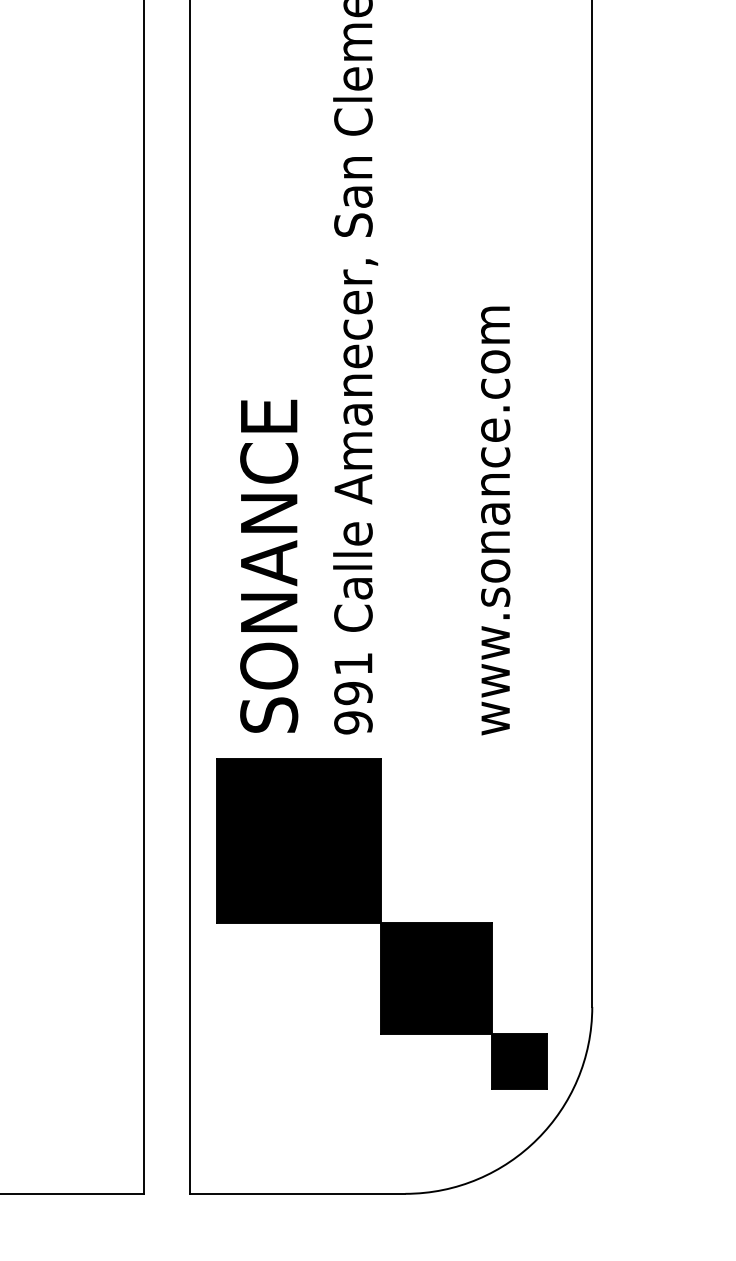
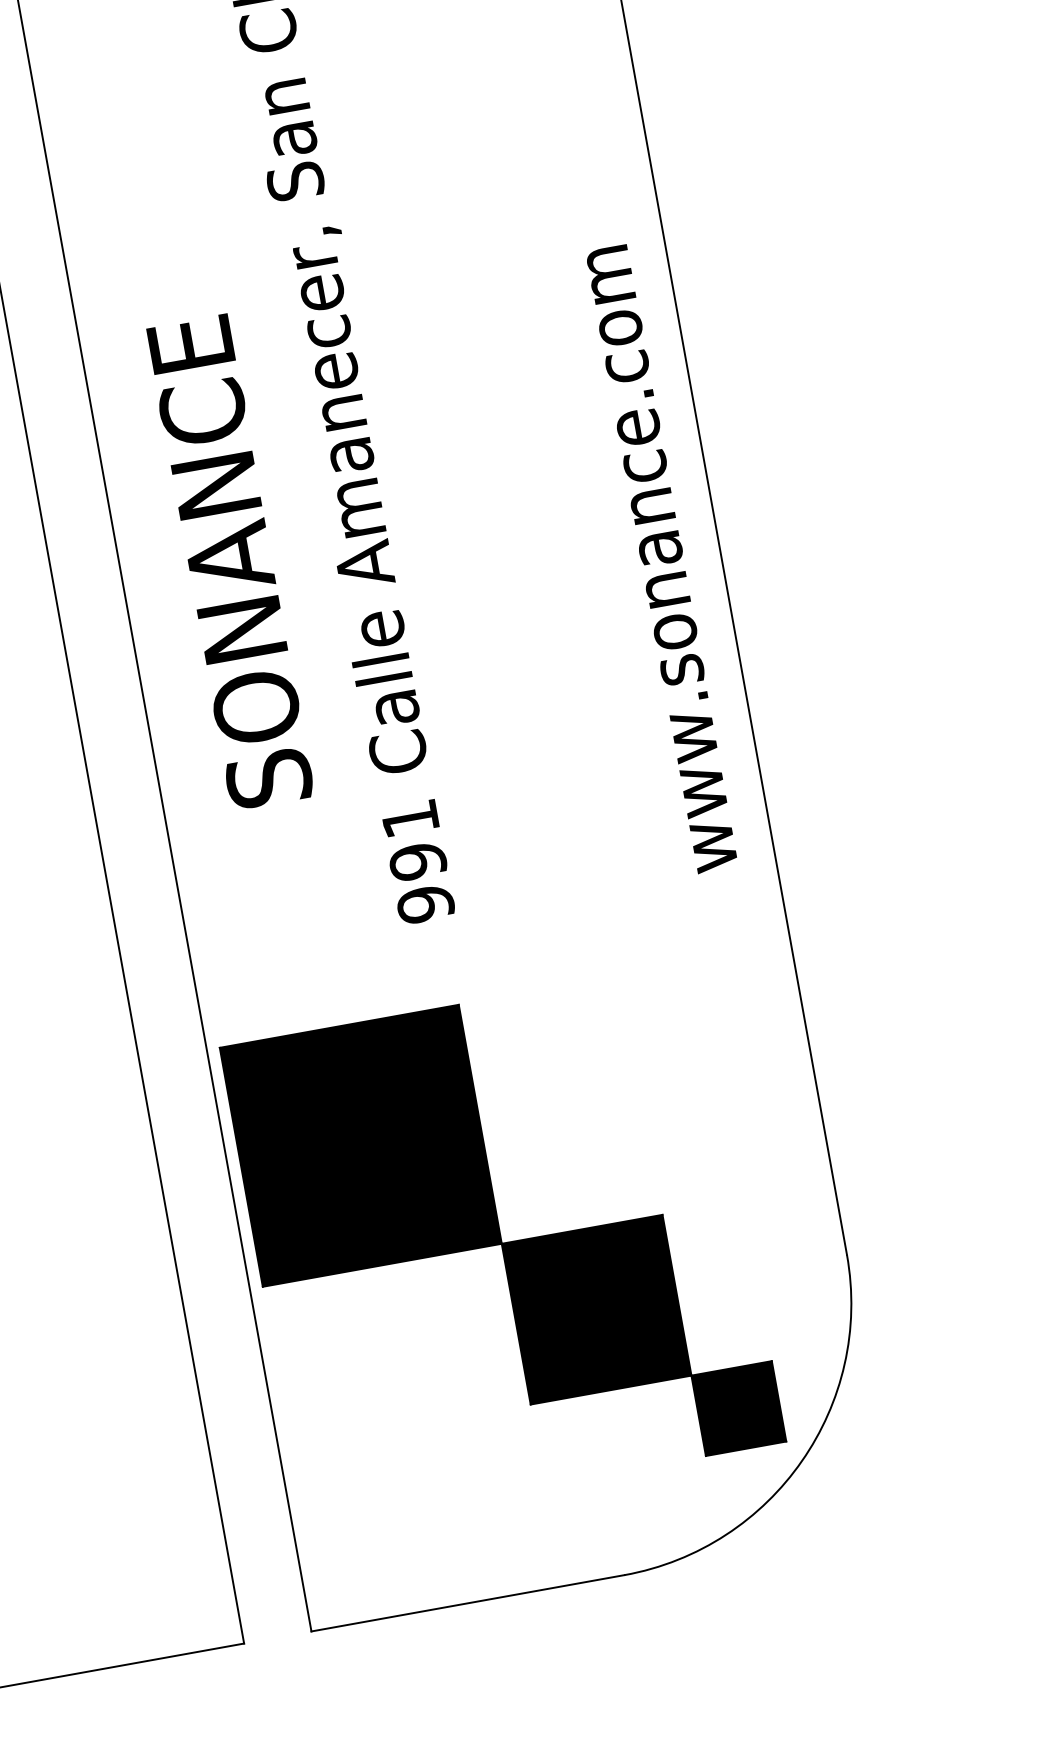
text: (495, 520) -> (662, 558), moved
text: (269, 565) -> (230, 561), moved
part: (381, 923) -> (501, 1244), moved

